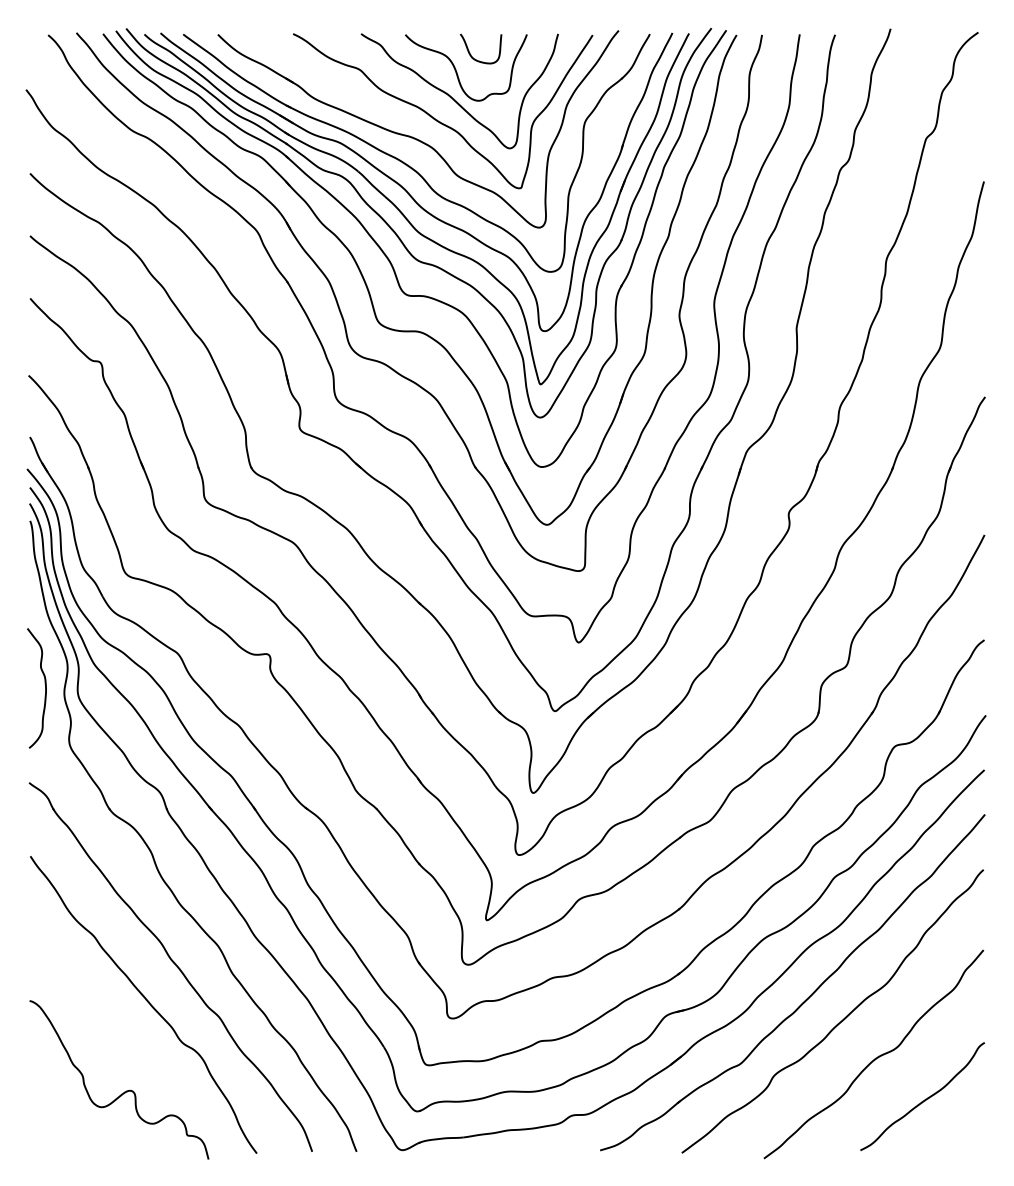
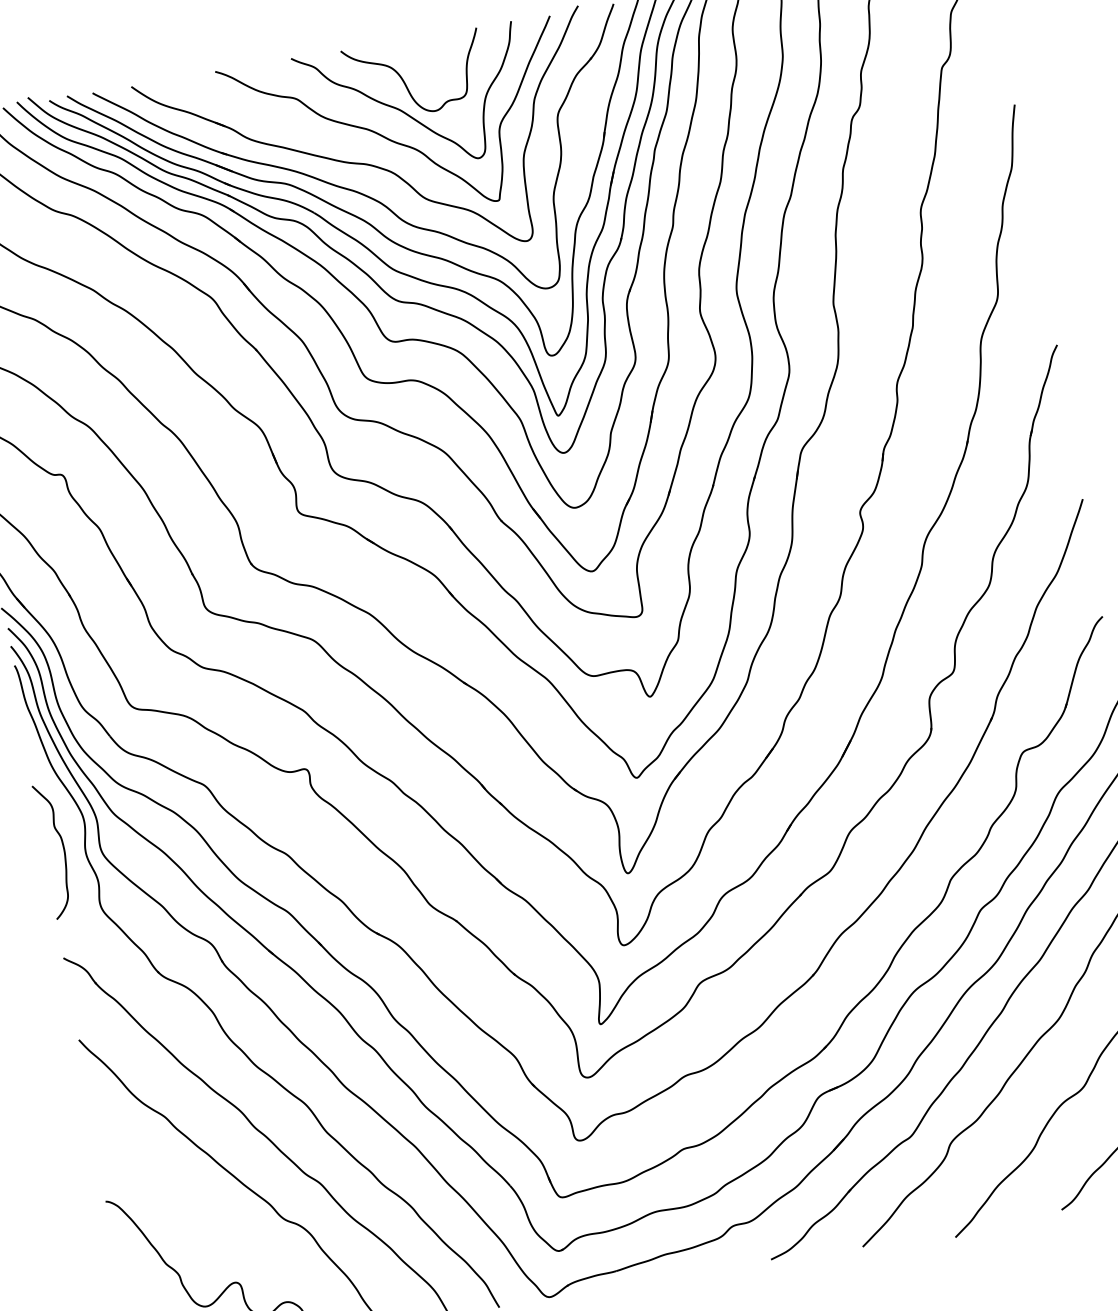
curve: (471, 54) -> (418, 60), removed

